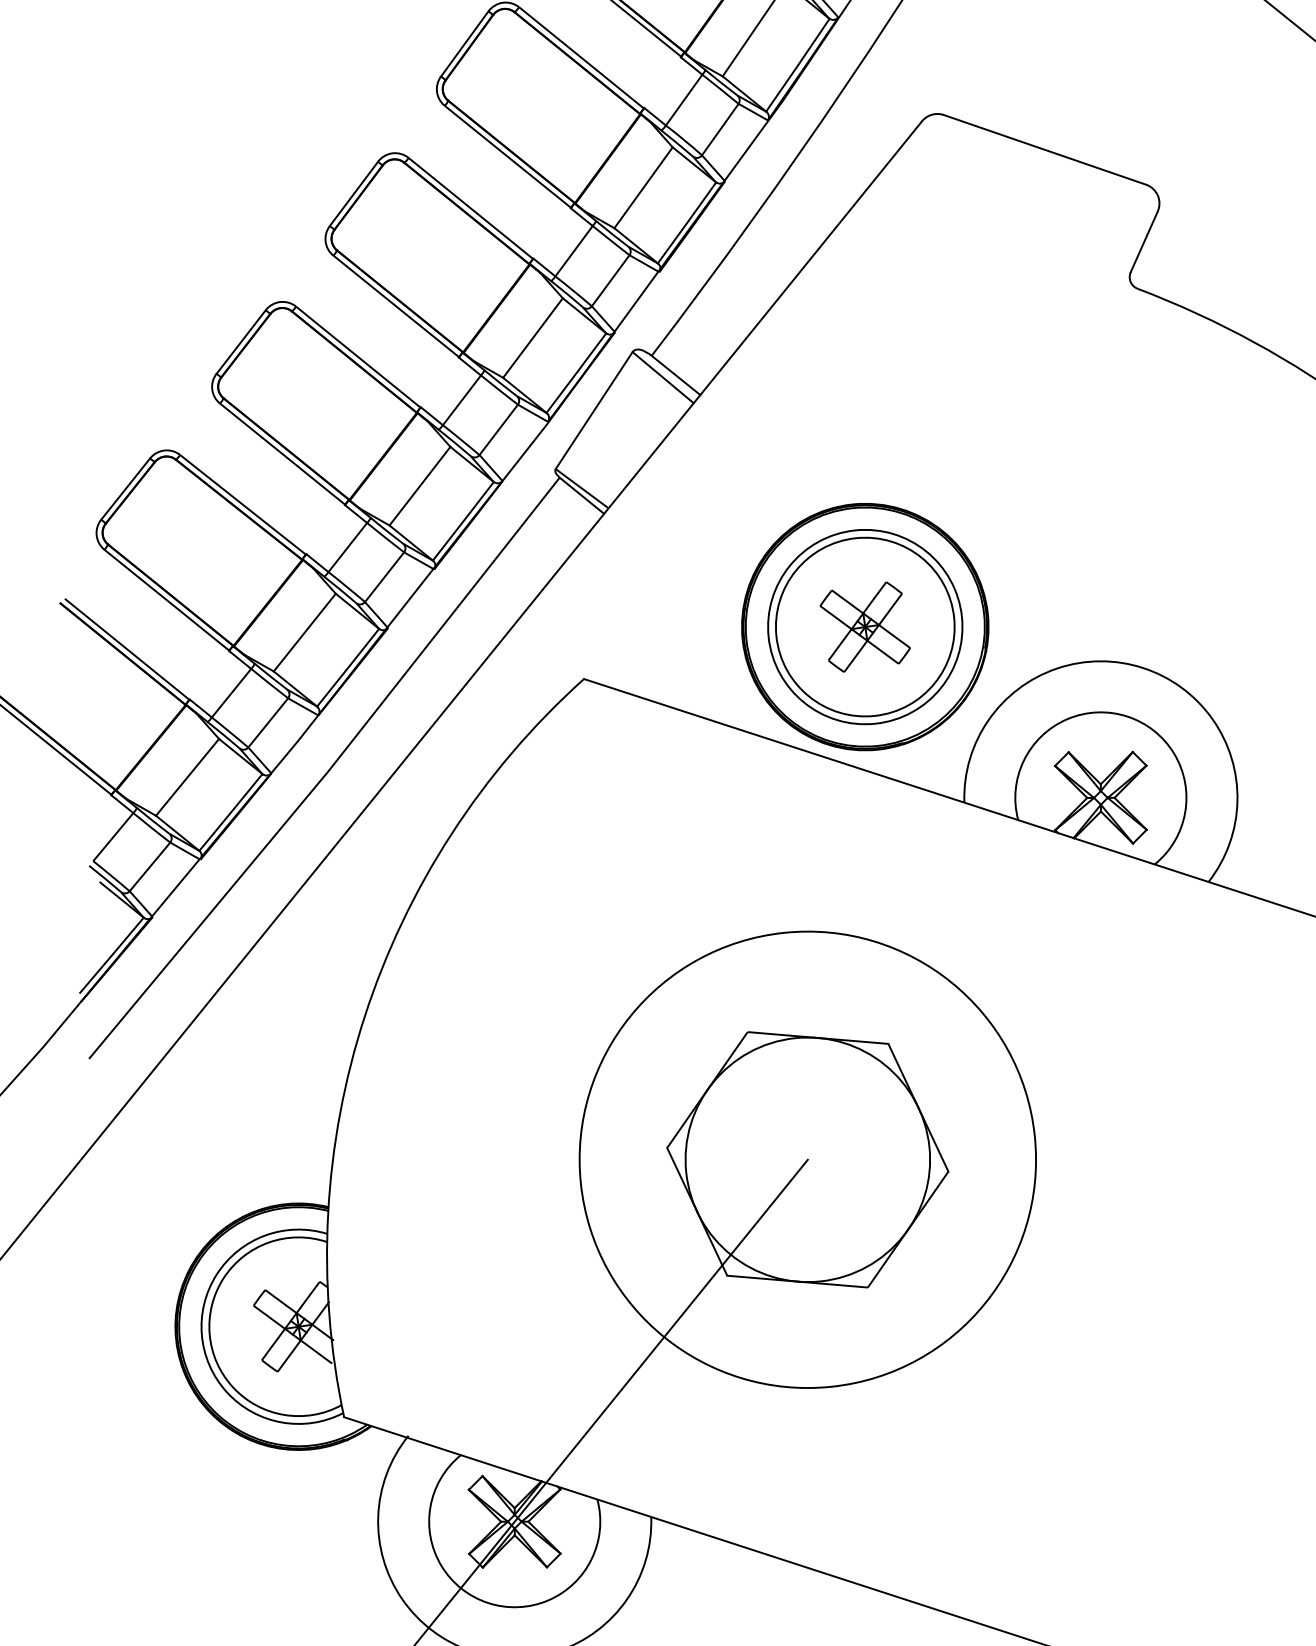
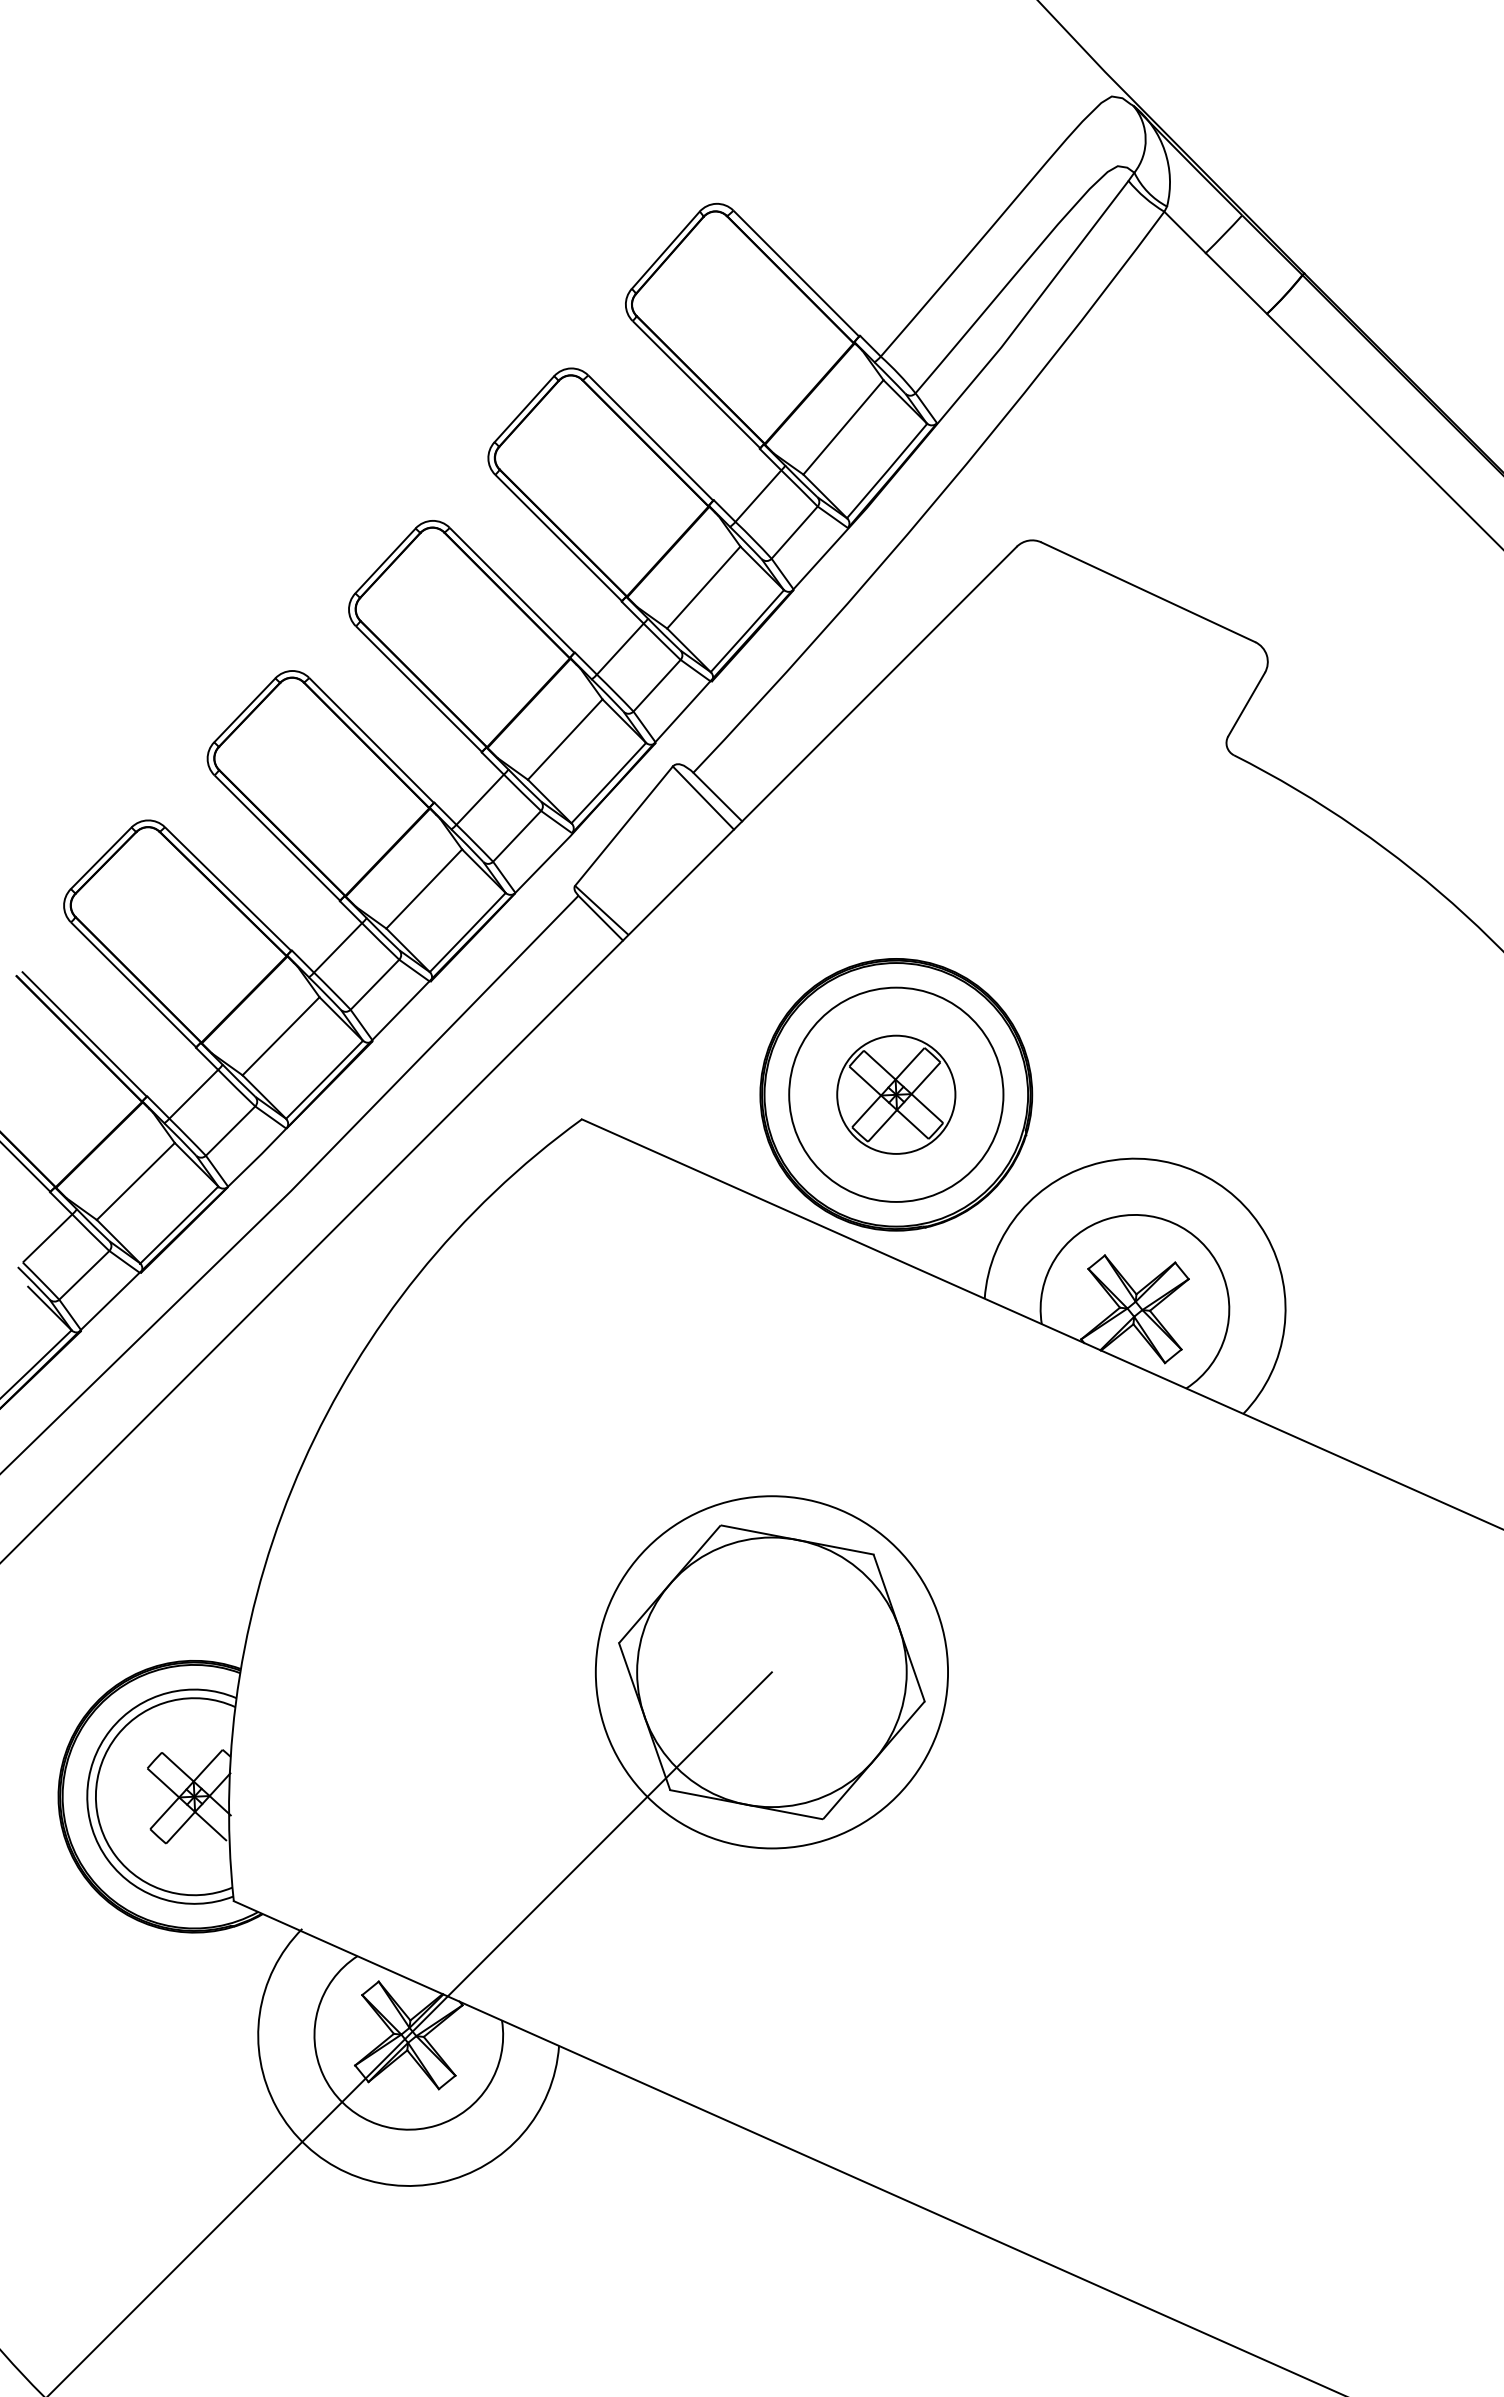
circle: (864, 626) -> (895, 1094), size x0.6
circle: (807, 1159) -> (771, 1671), size x0.7

